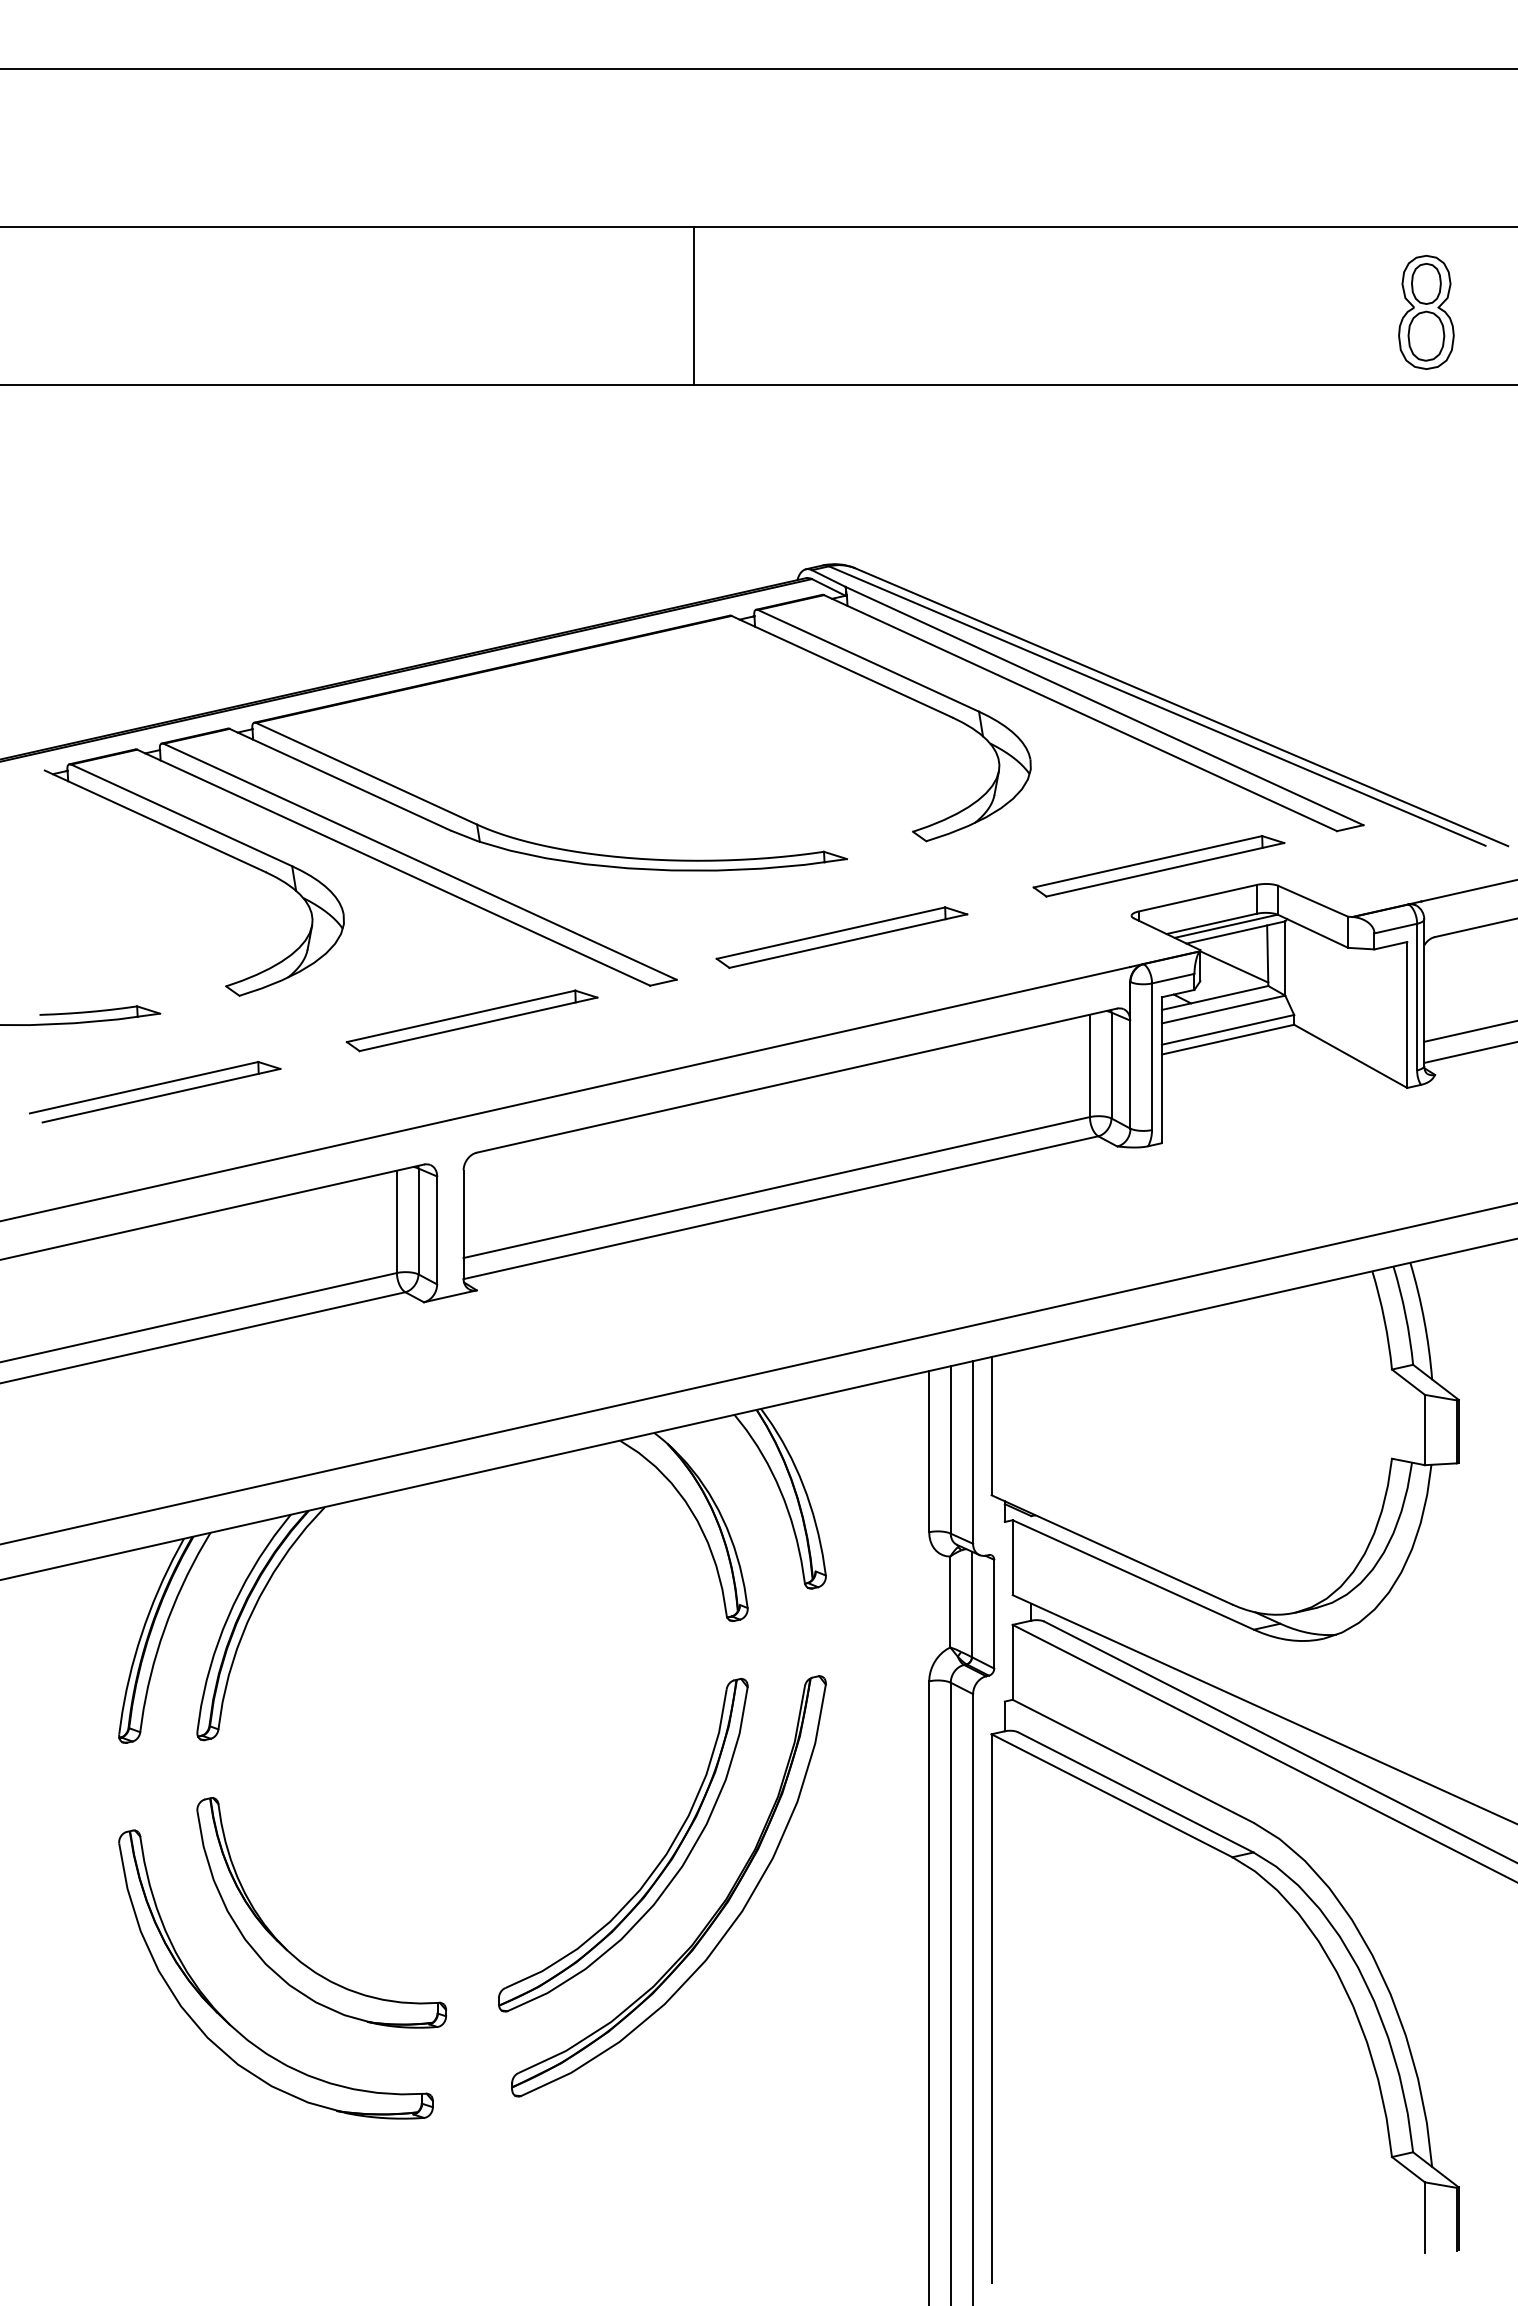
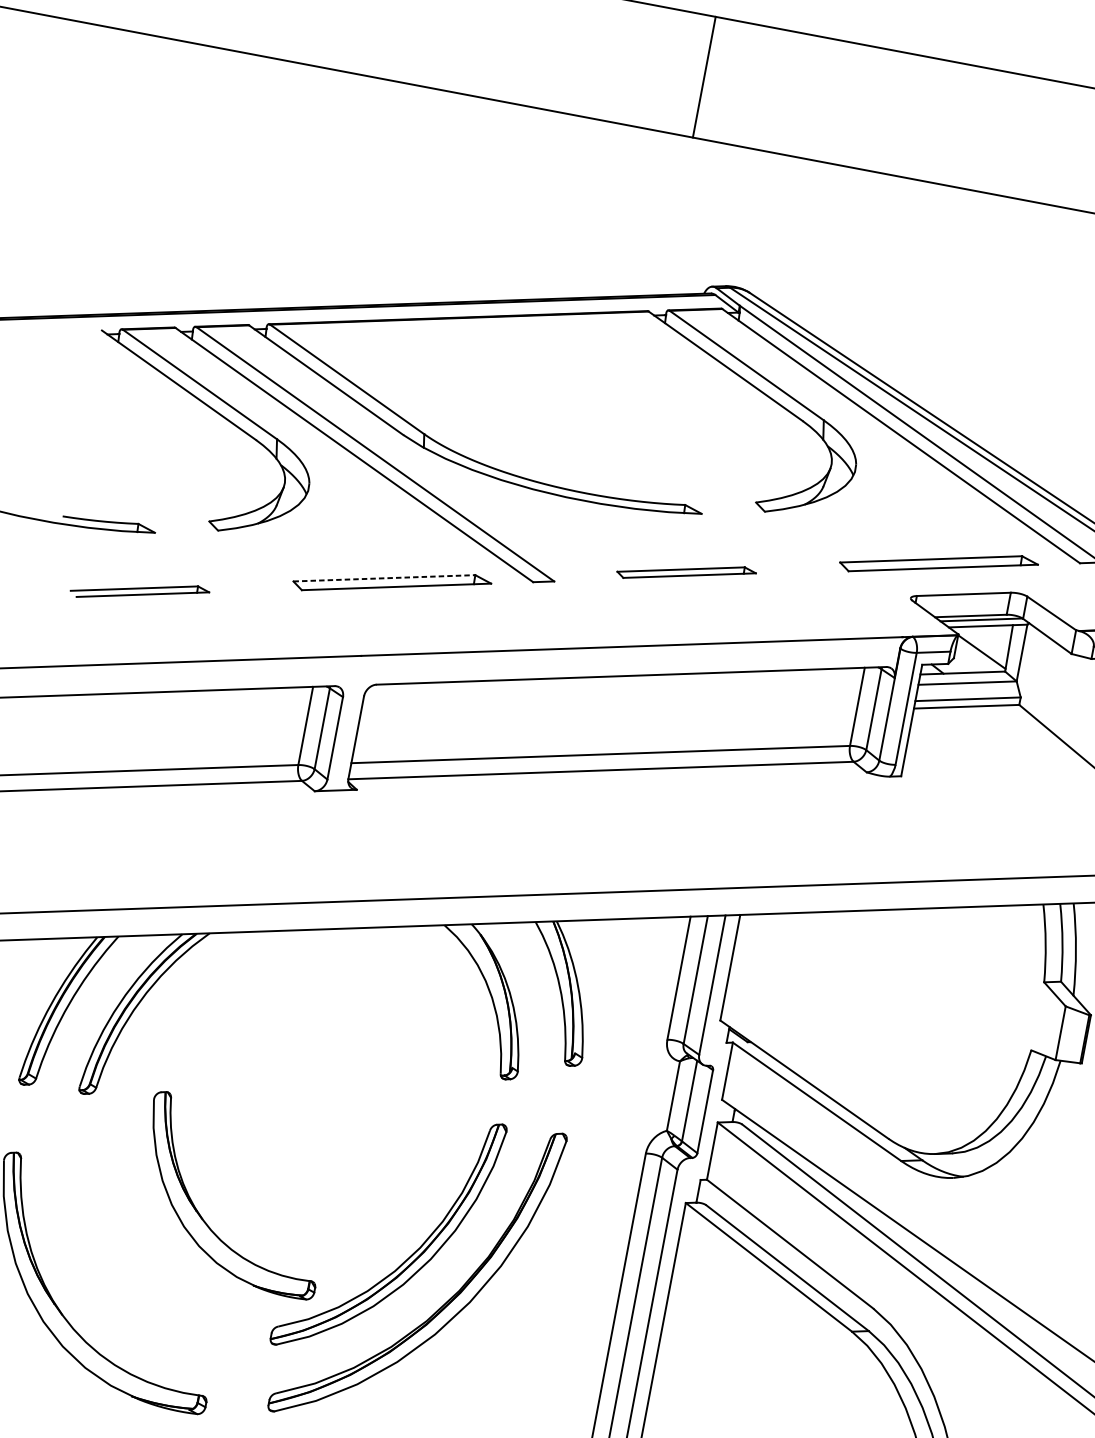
line: (693, 306) -> (703, 77), moved
part: (841, 937) -> (686, 572), size x0.7
line: (461, 1016) -> (384, 578), solid -> dashed
part: (155, 1092) -> (140, 592), size x0.7
part: (290, 1951) -> (204, 1220), moved

